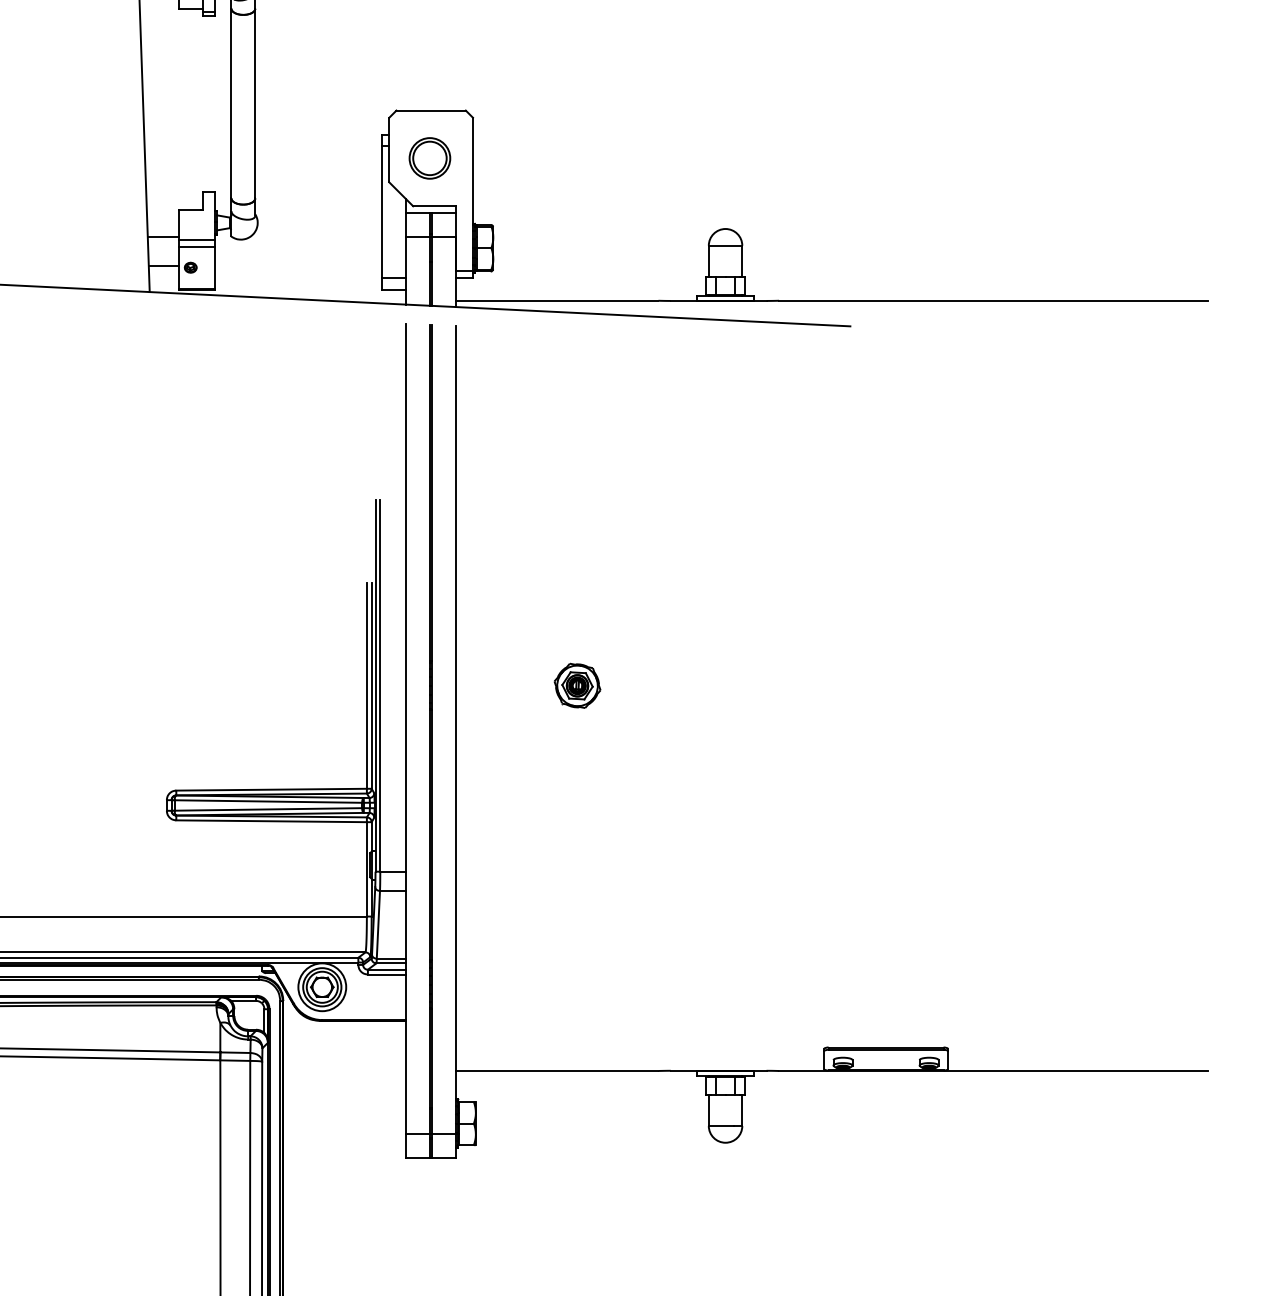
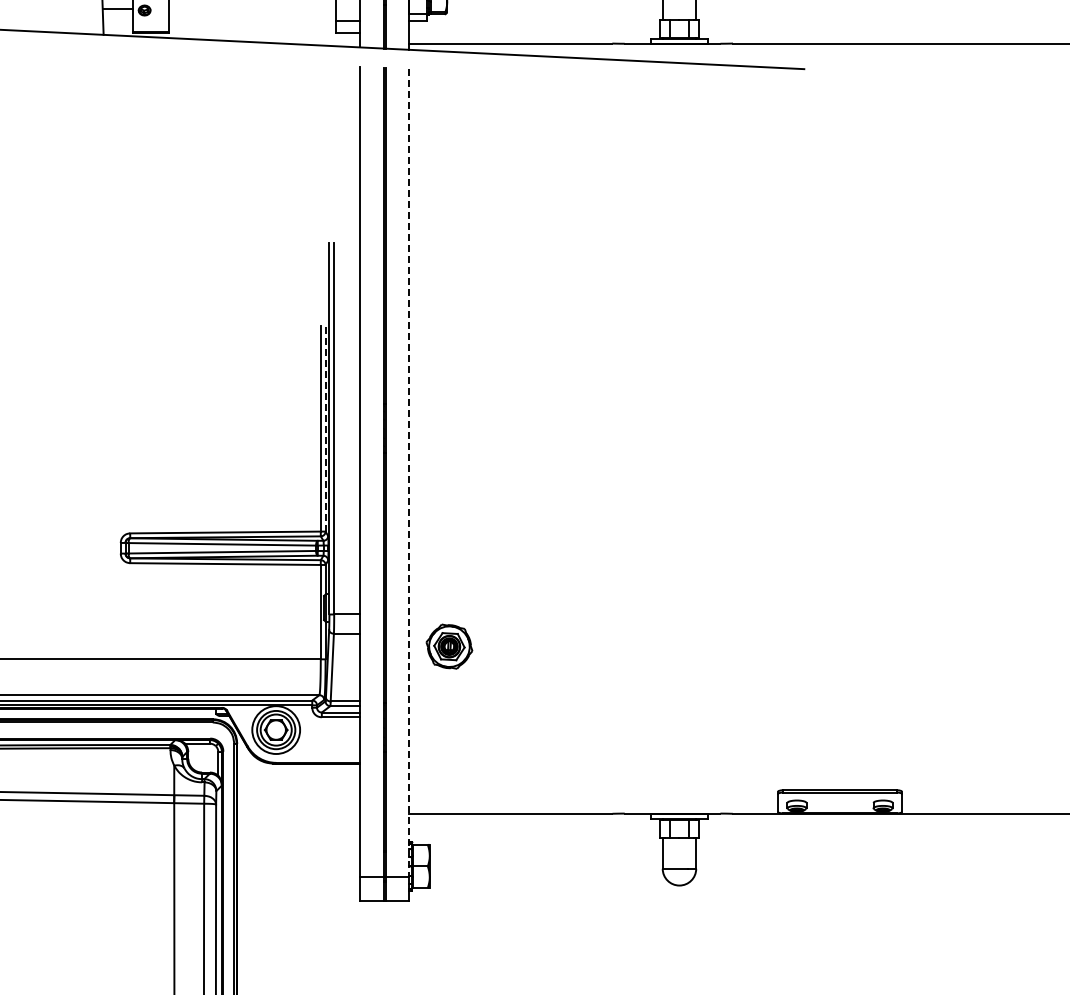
line: (371, 685) -> (325, 428), solid -> dashed
part: (577, 685) -> (449, 646), moved
line: (455, 730) -> (409, 473), solid -> dashed

